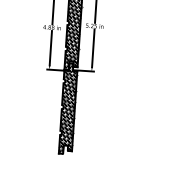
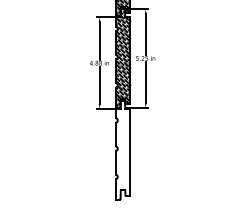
hatch: (67, 108) -> (122, 149), removed

